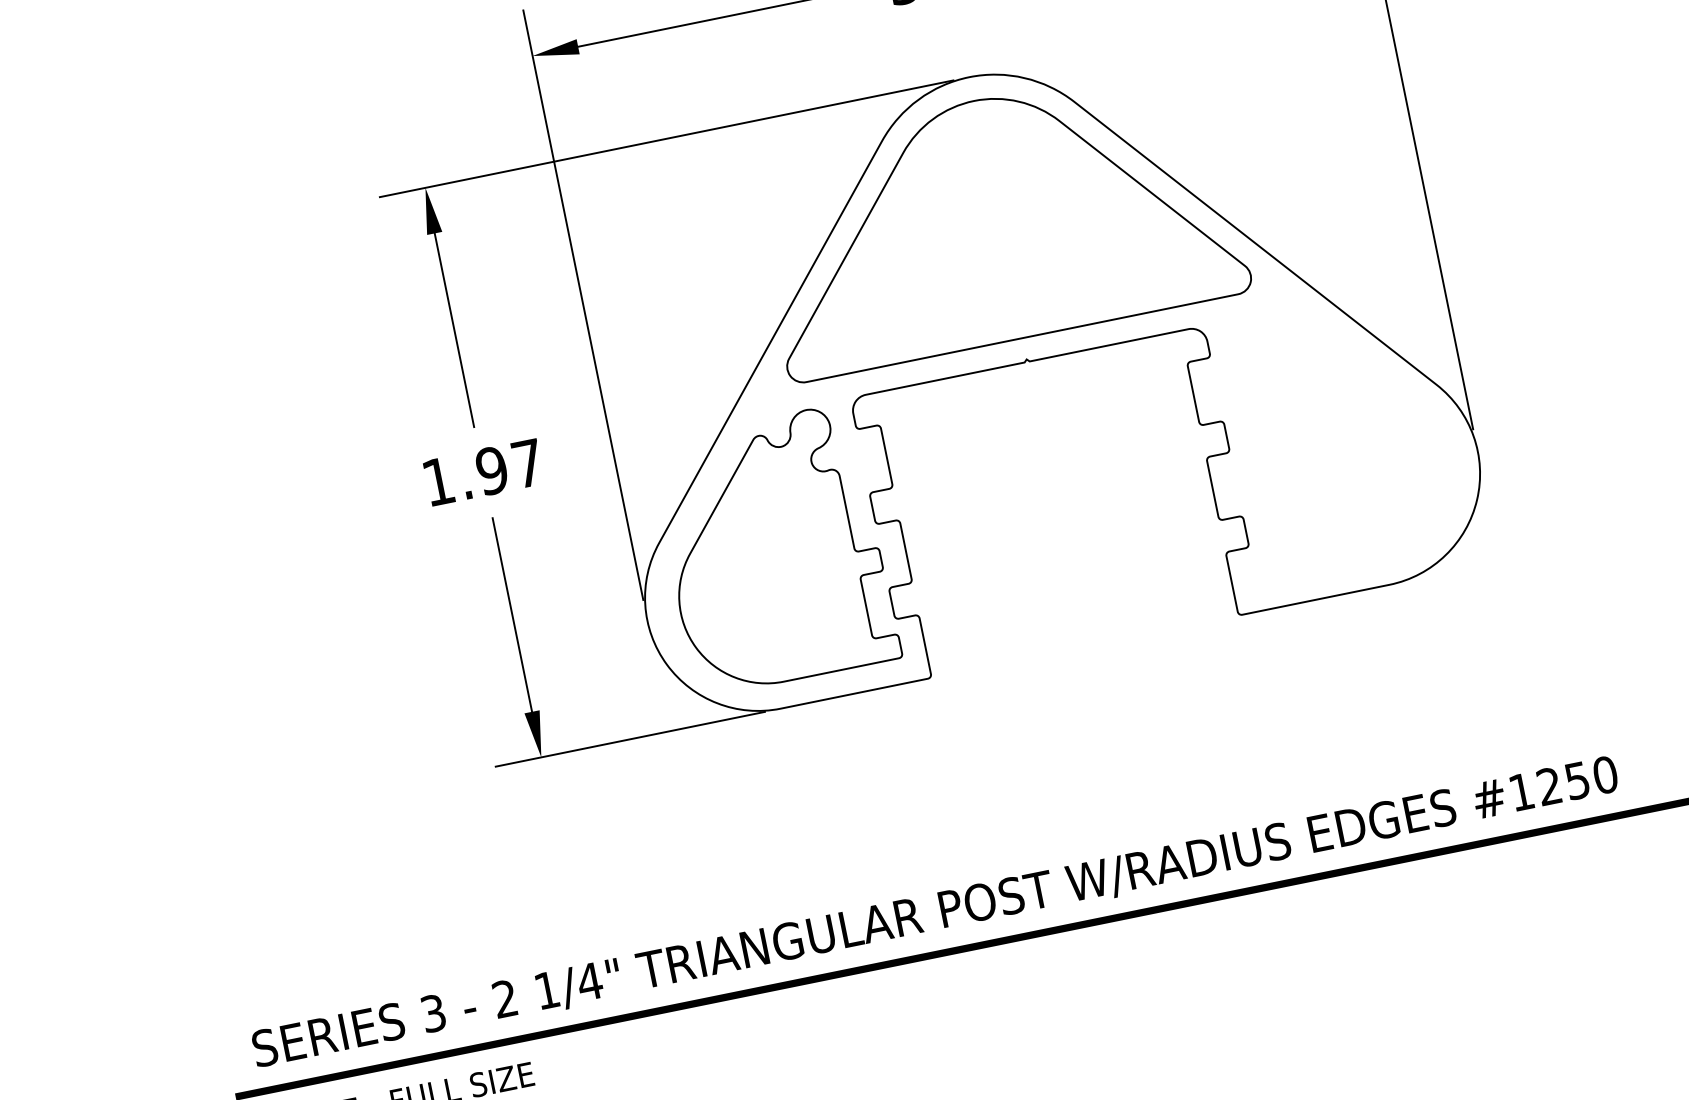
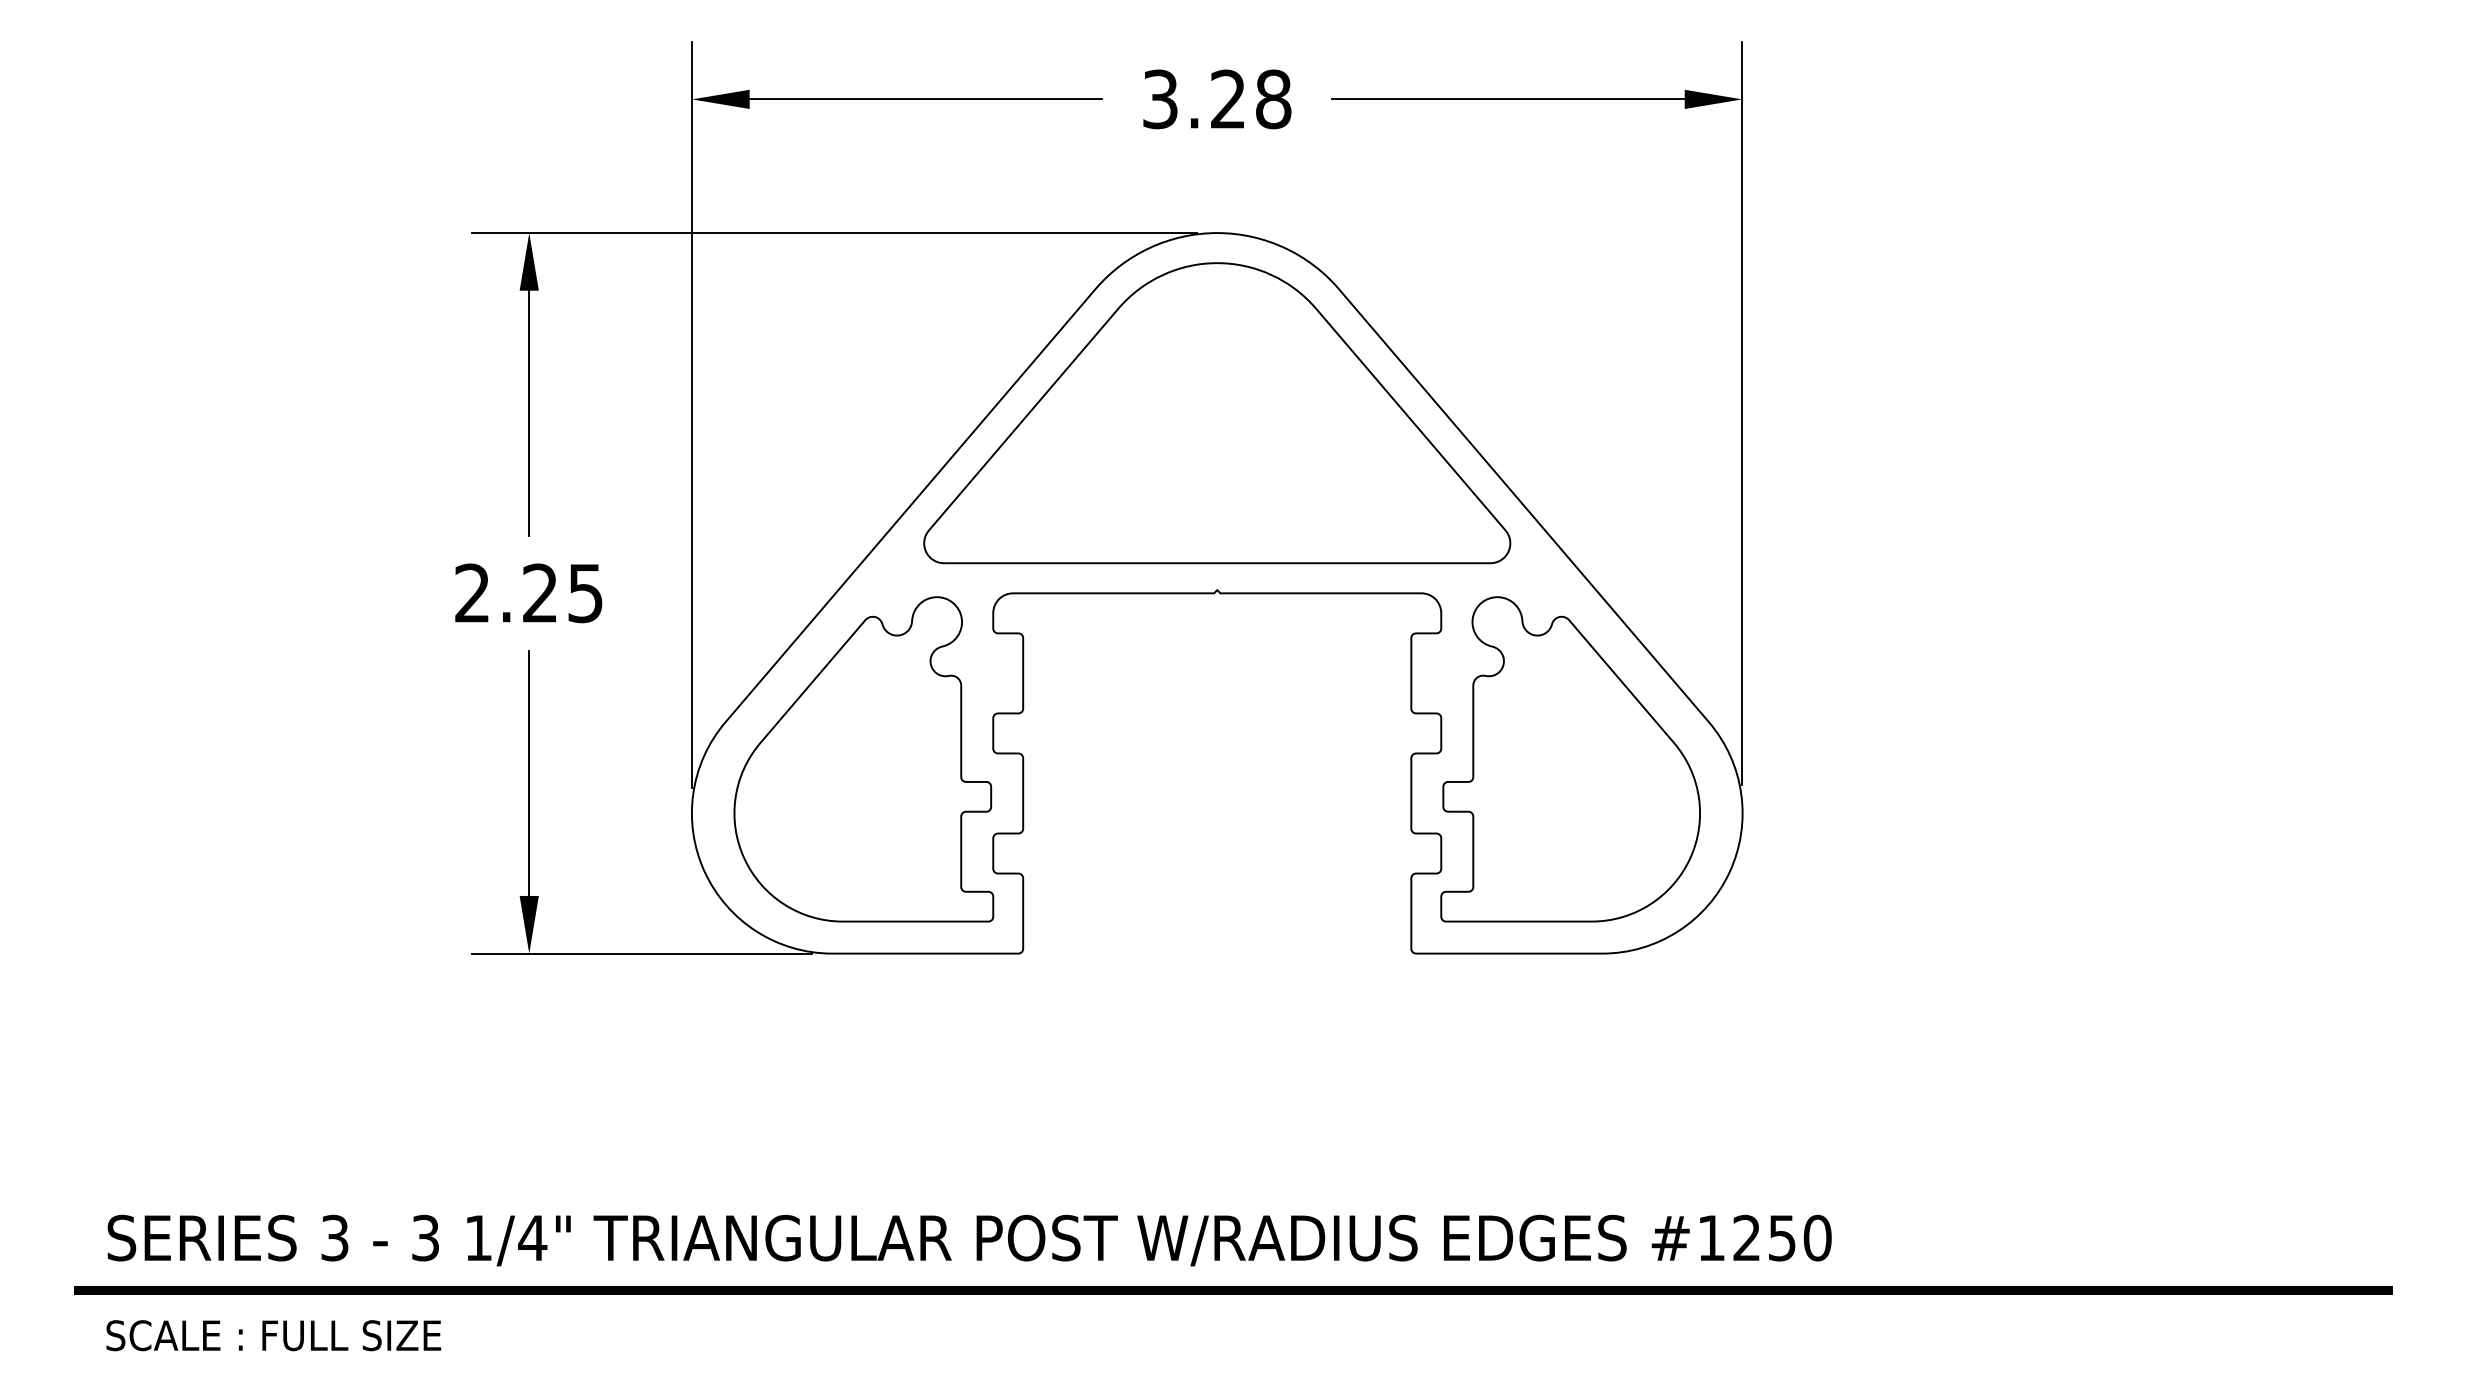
part: (1333, 436) -> (1570, 759), added
text: (482, 472) -> (528, 593), 1.97 -> 2.25
text: (505, 999) -> (425, 1238), 2 -> 3

